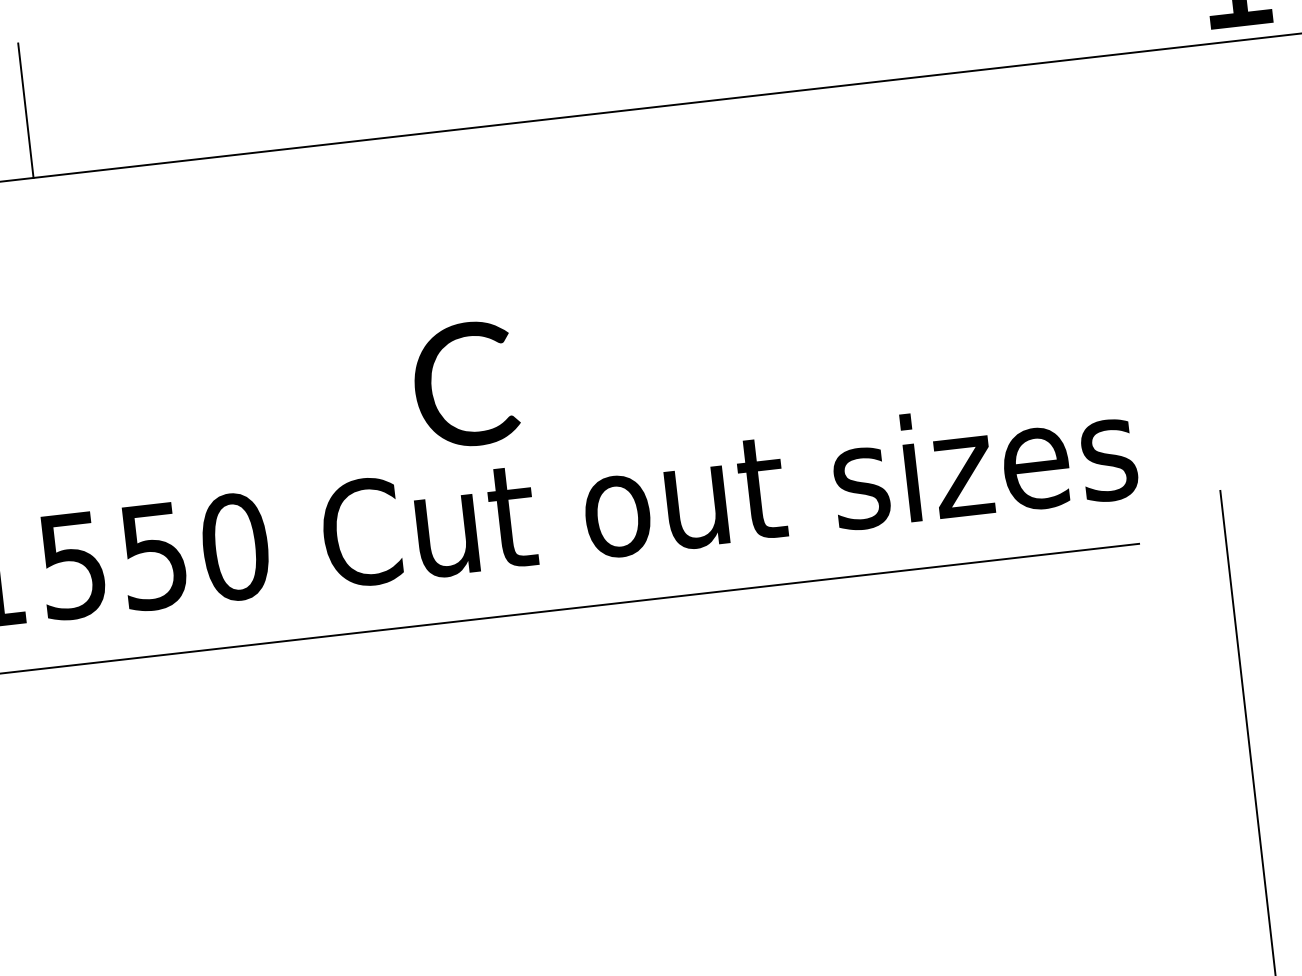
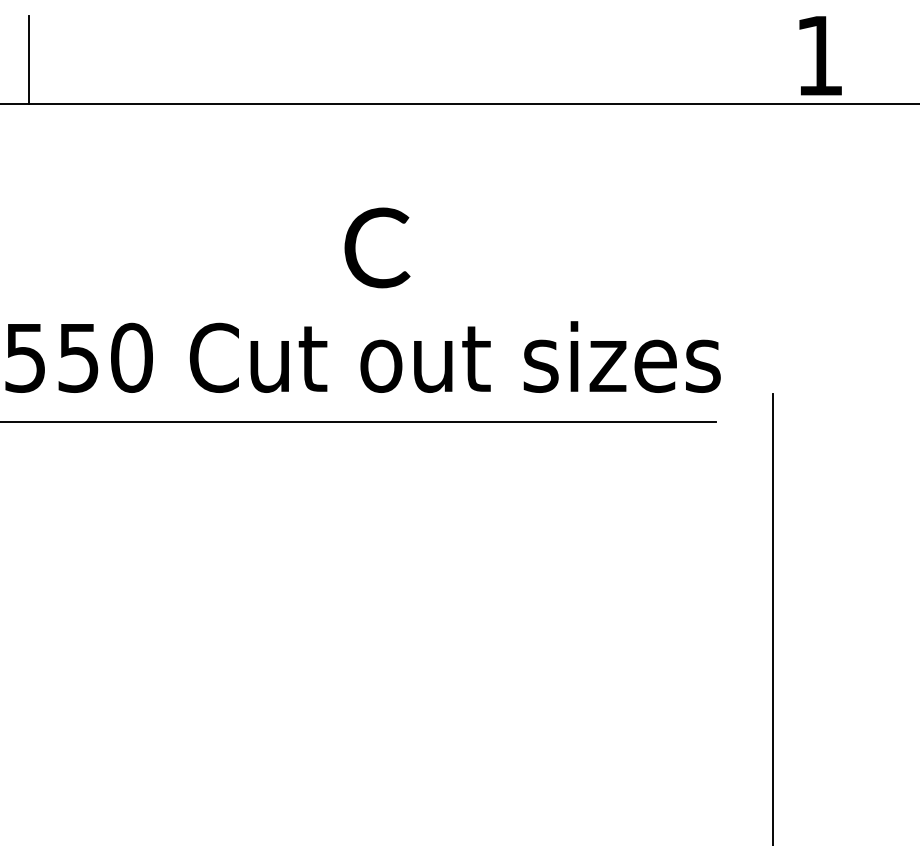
text: (465, 384) -> (377, 247), moved

